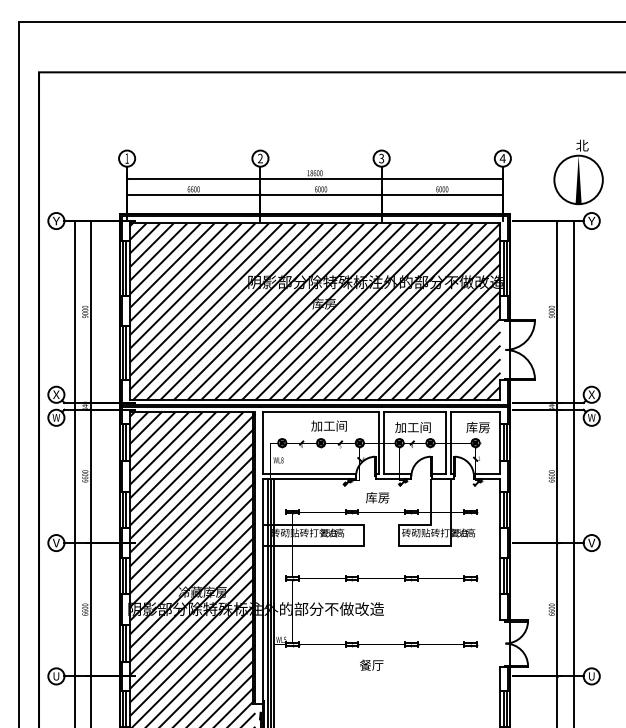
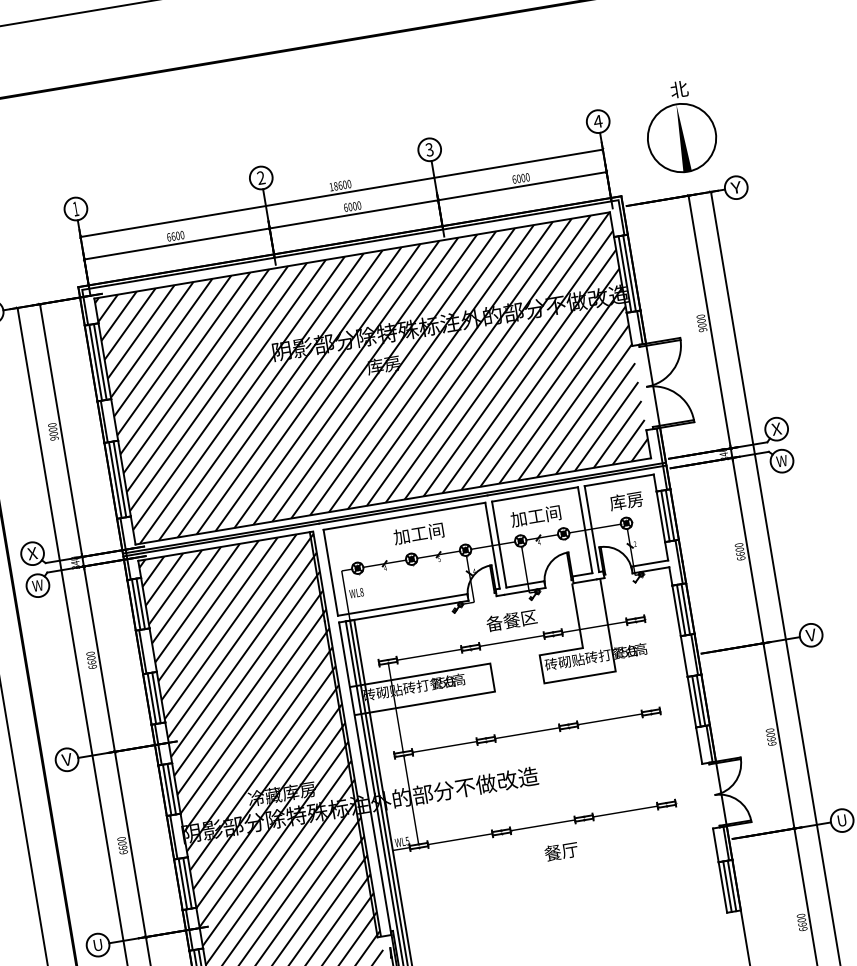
part: (578, 172) -> (680, 127), moved
text: (383, 497) -> (511, 620), 库房 -> 备餐区
text: (371, 664) -> (561, 850), moved

